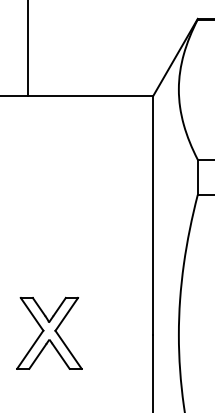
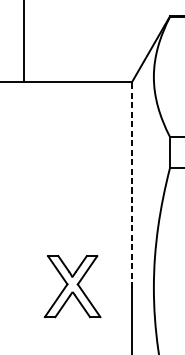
line: (153, 215) -> (132, 185), solid -> dashed
part: (49, 332) -> (72, 285), moved

